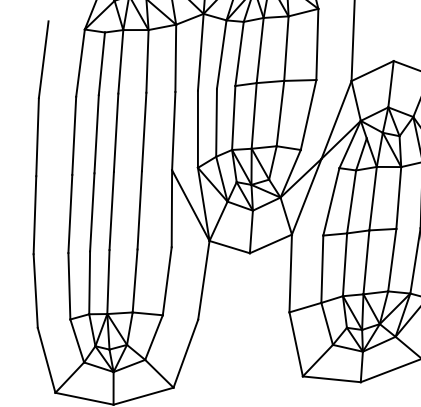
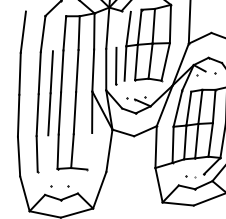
line: (220, 54) -> (118, 29), removed
line: (101, 63) -> (54, 34), removed
line: (166, 281) -> (89, 151), removed
line: (88, 283) -> (47, 152), removed

